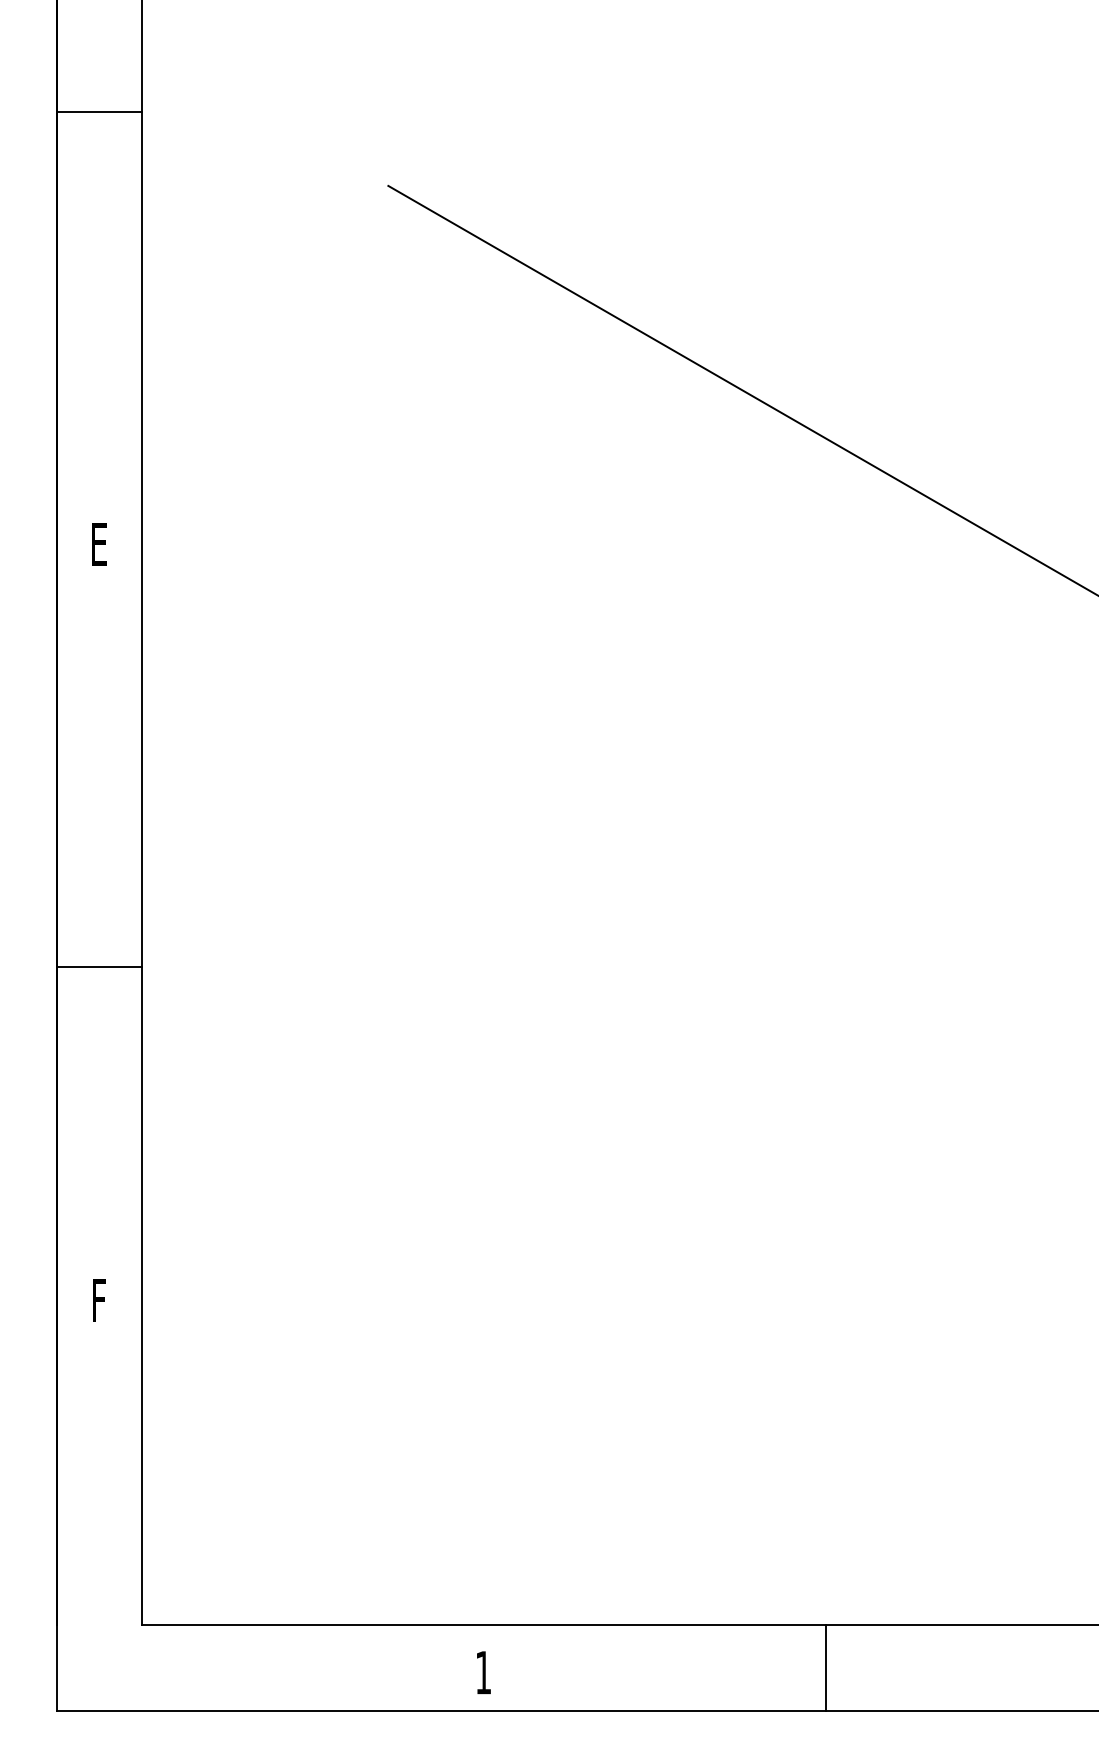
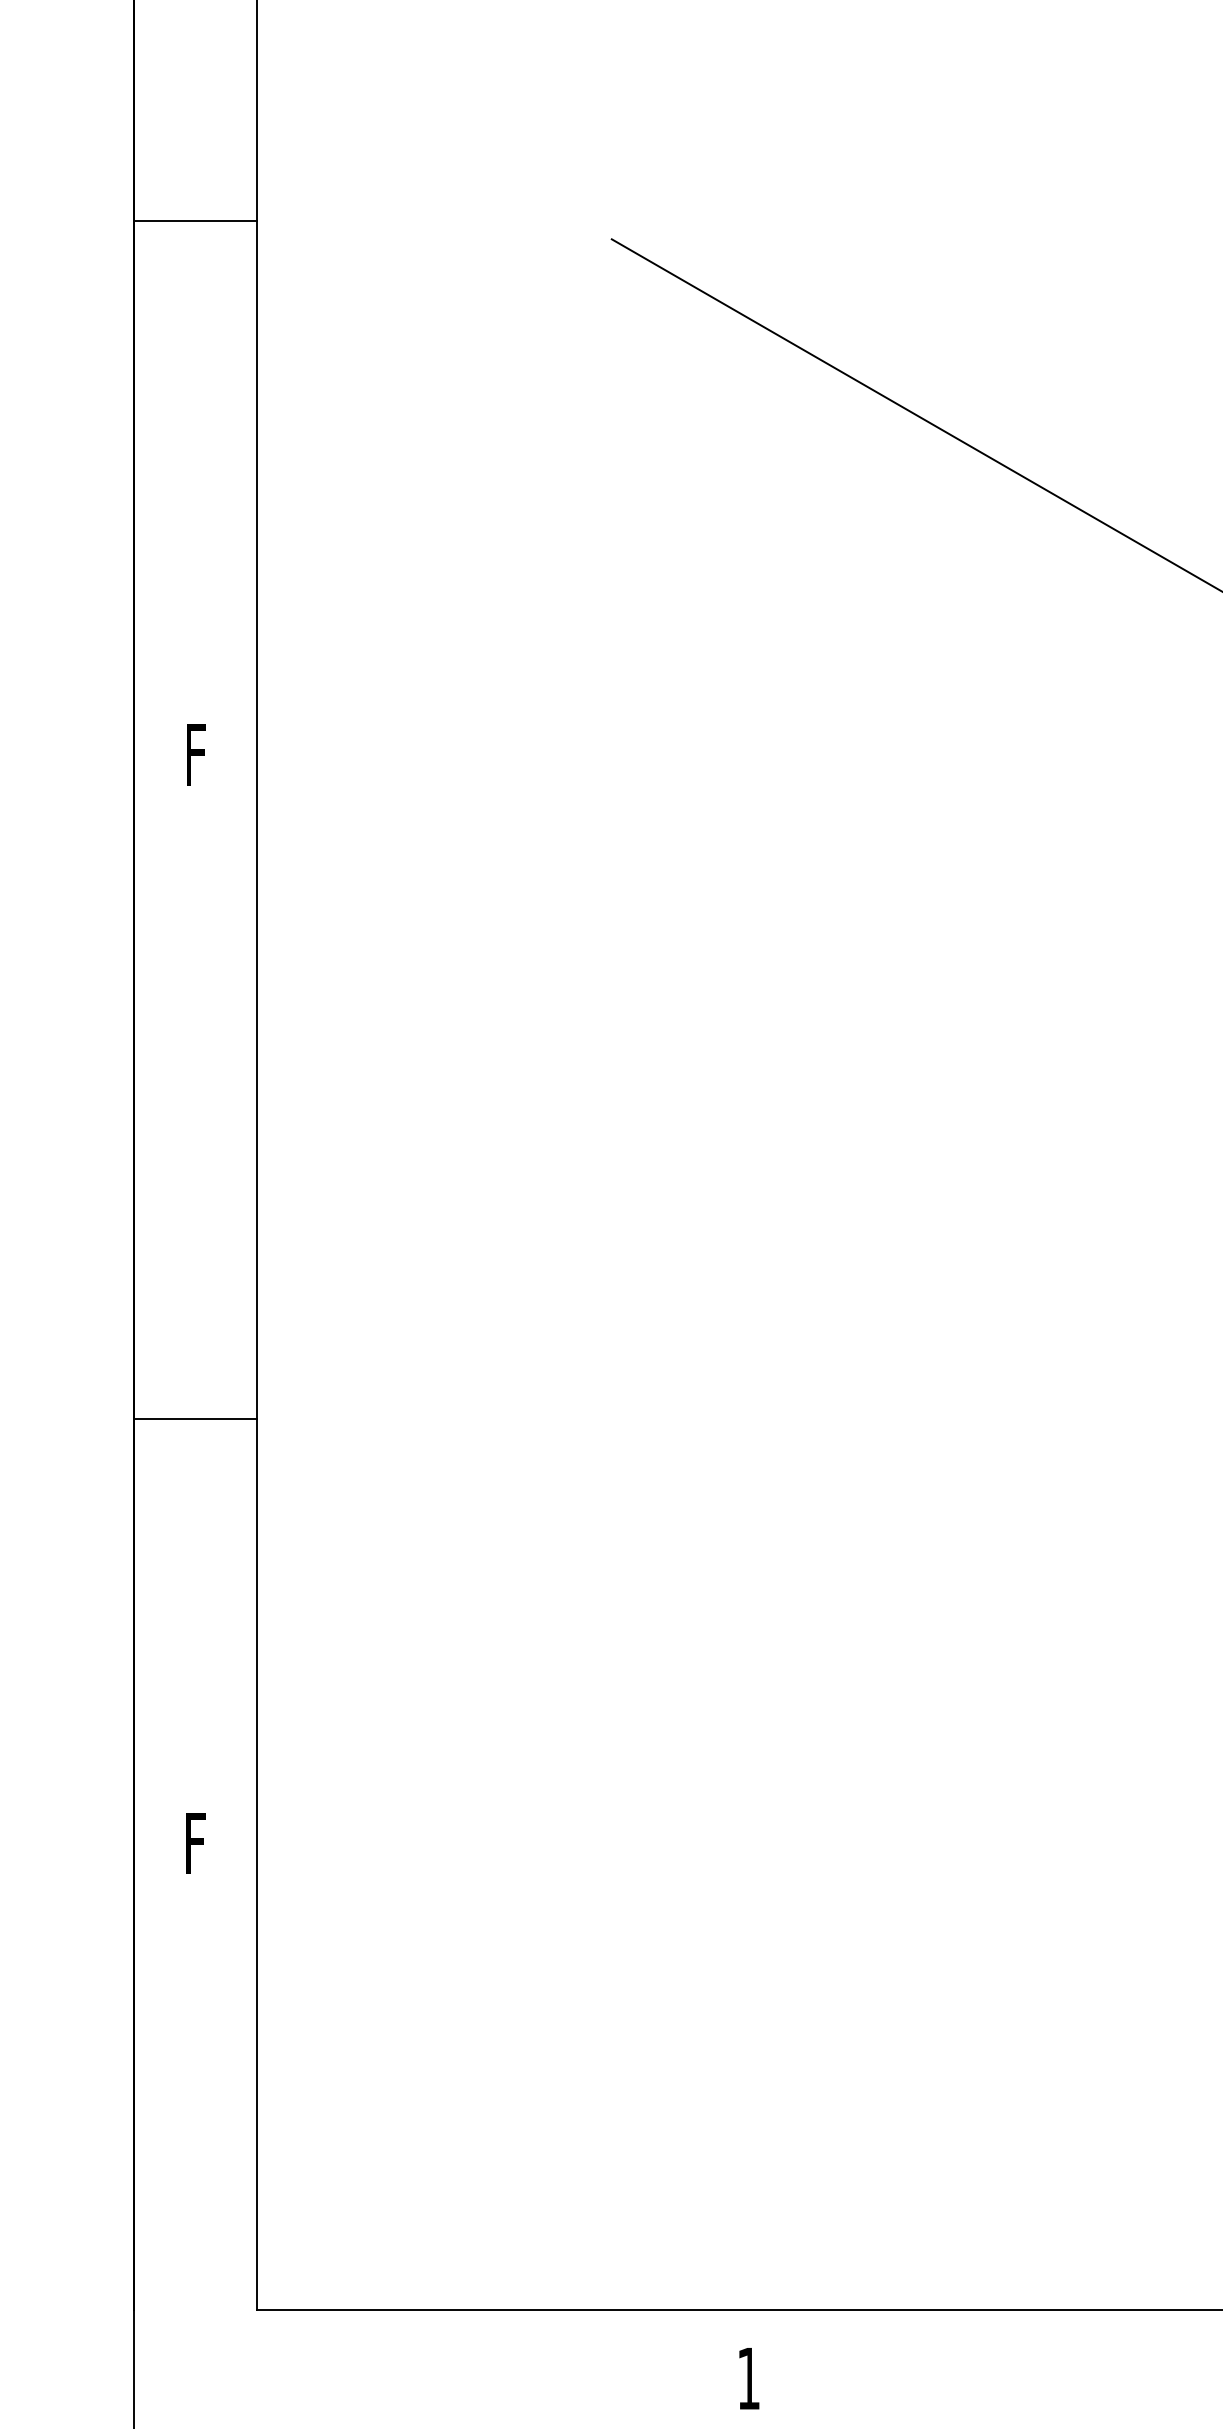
line: (99, 112) -> (196, 221), moved
text: (99, 544) -> (196, 755), E -> F
line: (99, 966) -> (196, 1418), moved

